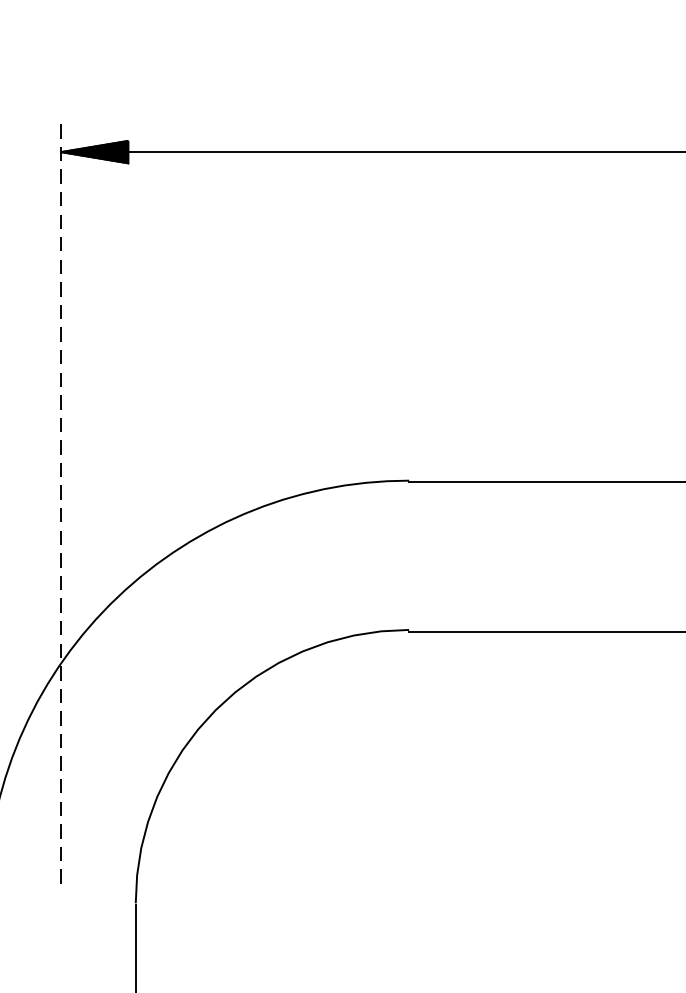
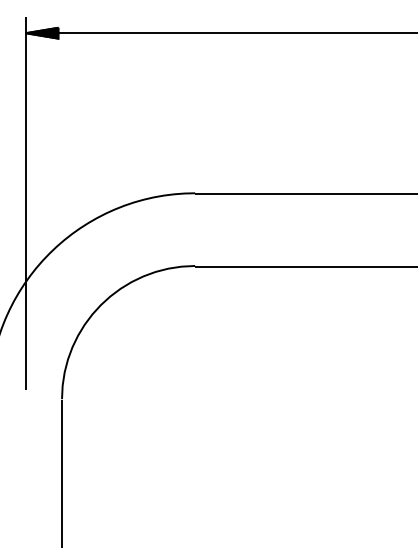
line: (60, 499) -> (25, 202), dashed -> solid

